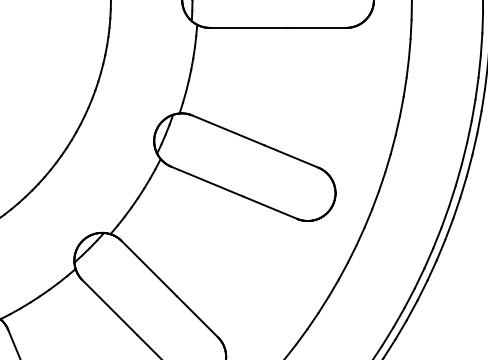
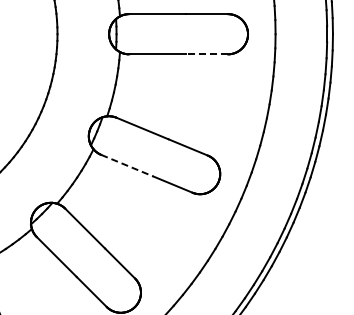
line: (316, 28) -> (206, 54), solid -> dashed
line: (207, 181) -> (127, 165), solid -> dashed

